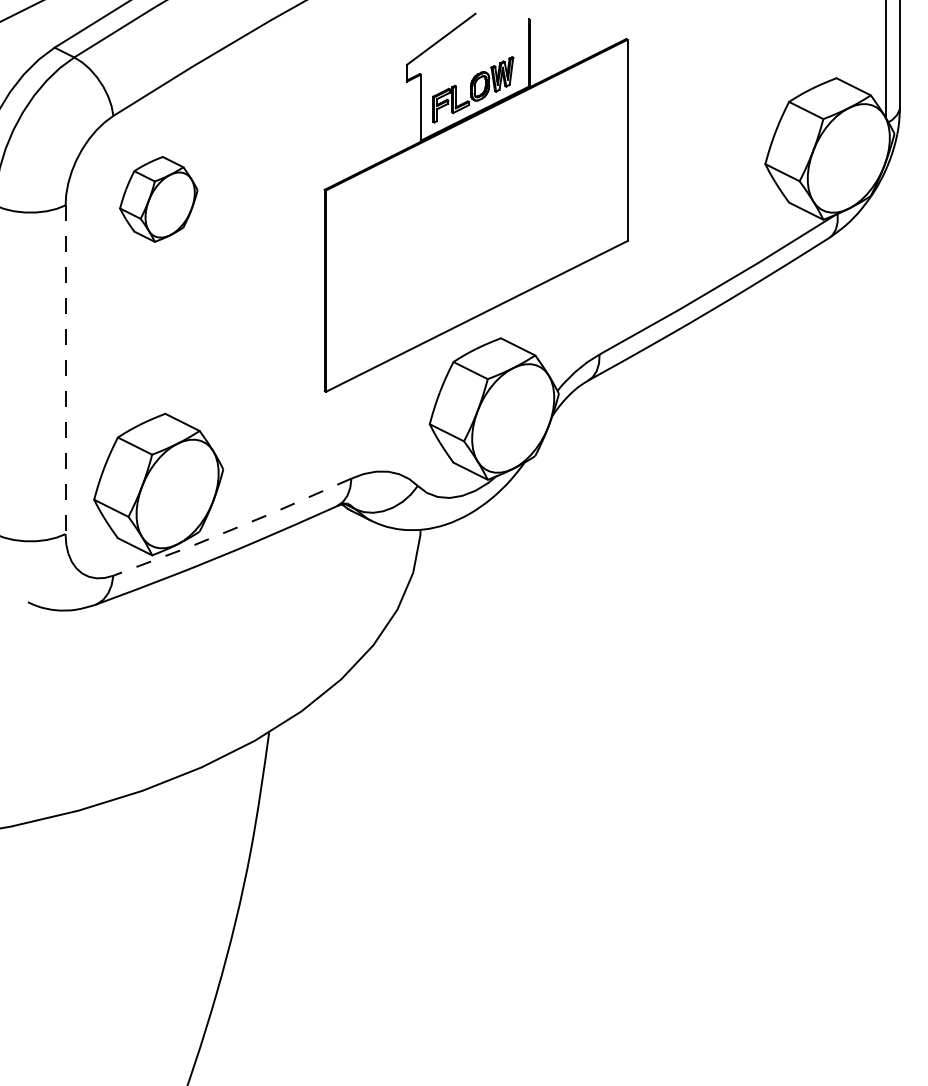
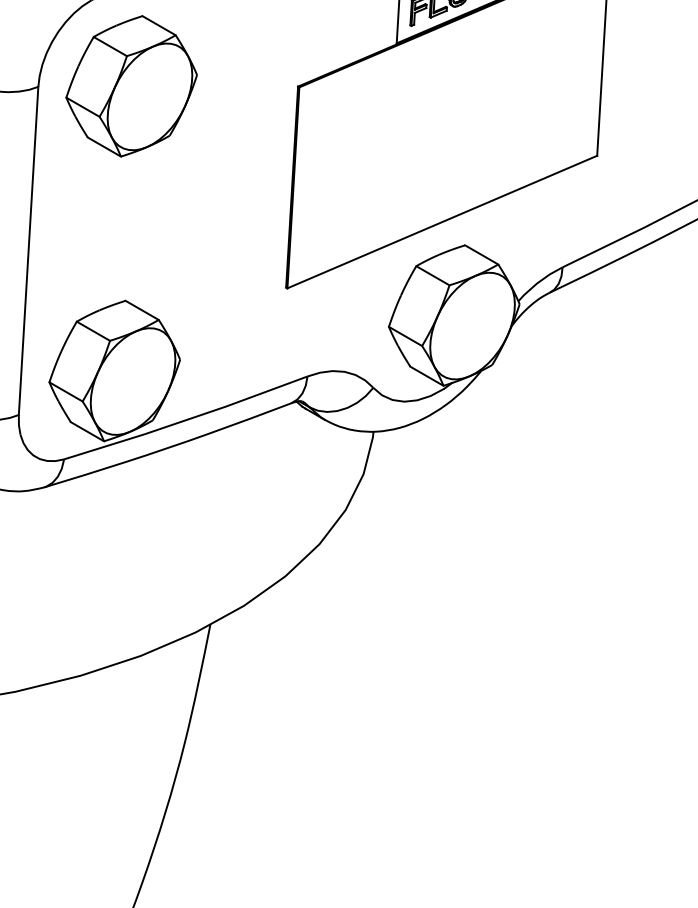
part: (158, 199) -> (131, 86), size x1.67
line: (65, 370) -> (28, 251), dashed -> solid
line: (233, 529) -> (186, 420), dashed -> solid

